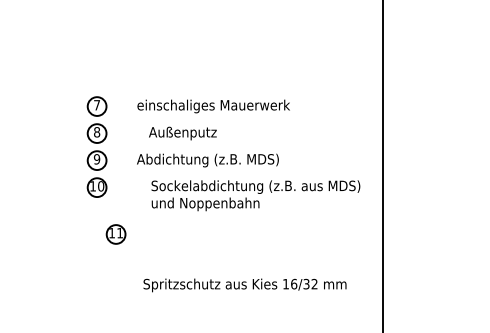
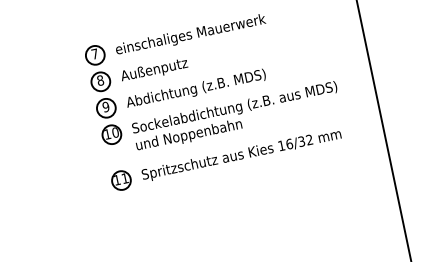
text: (182, 133) -> (154, 70), moved
part: (96, 146) -> (102, 94), moved
text: (255, 195) -> (236, 116), moved
text: (244, 285) -> (241, 155), moved

